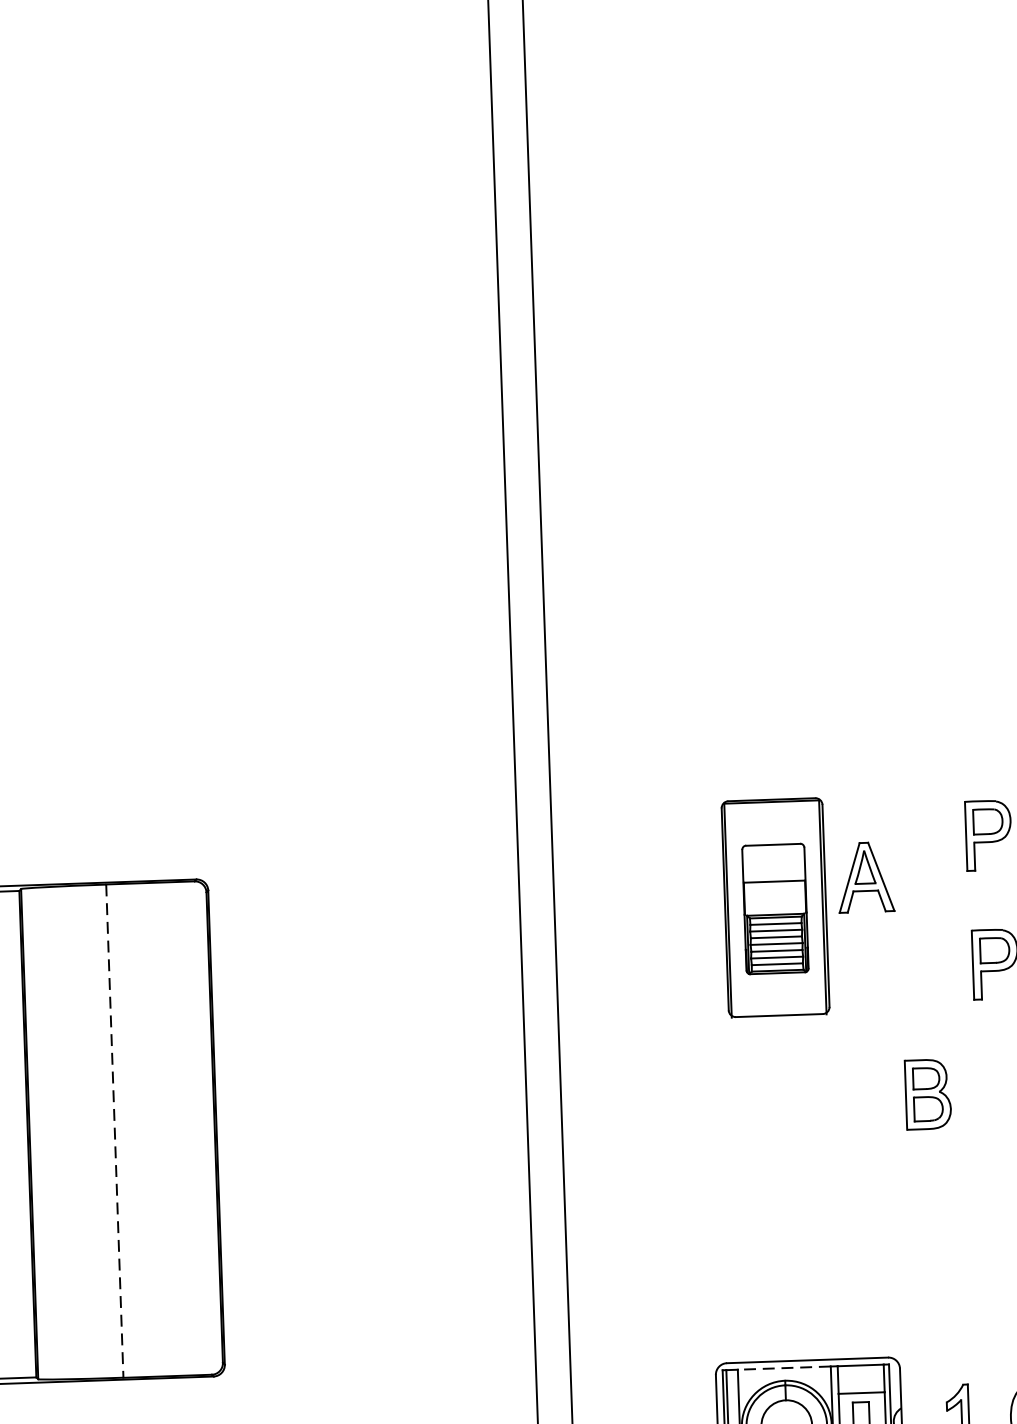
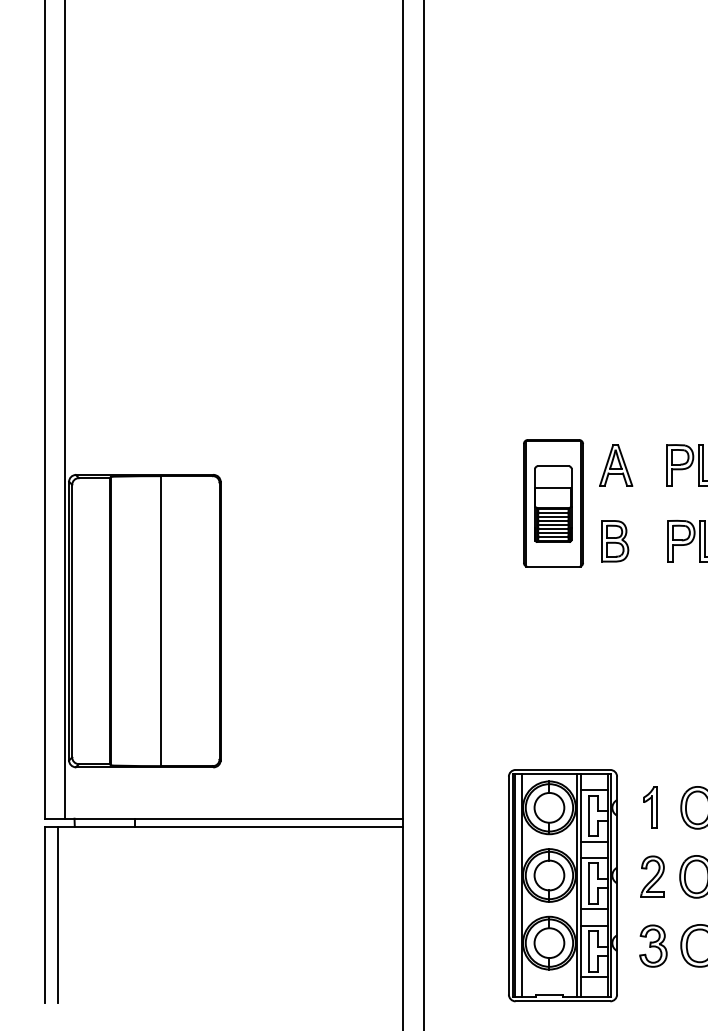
part: (866, 877) -> (616, 465), moved
part: (928, 1094) -> (615, 541), moved
line: (114, 1131) -> (160, 621), dashed -> solid
line: (783, 1368) -> (548, 774), dashed -> solid

